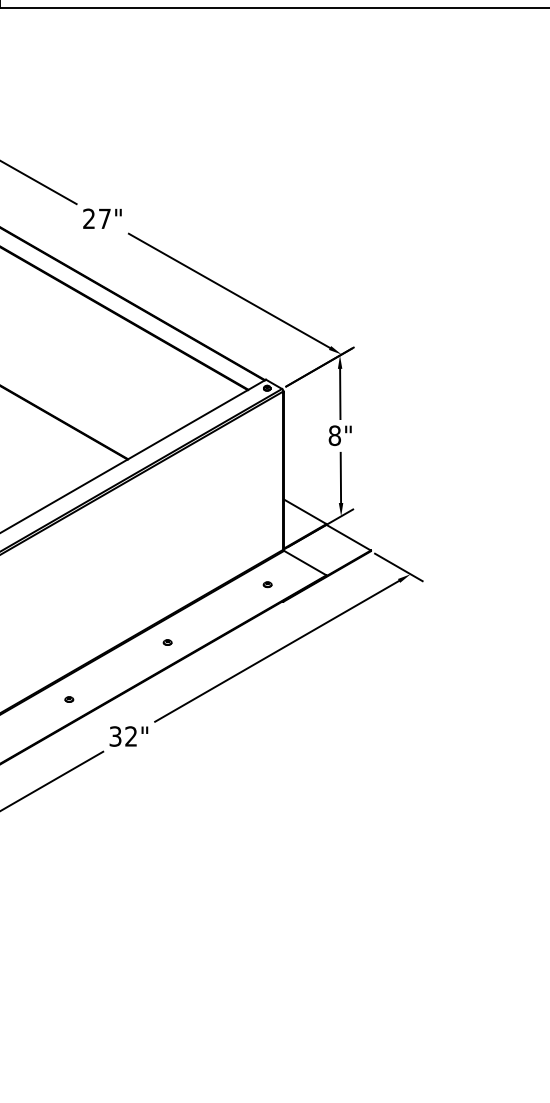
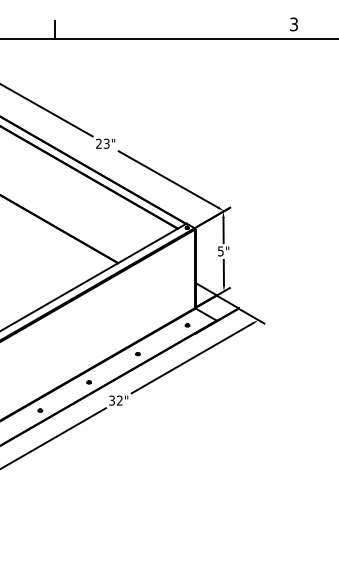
text: (104, 218) -> (106, 143), 27" -> 23"
text: (334, 435) -> (220, 251), 8" -> 5"

